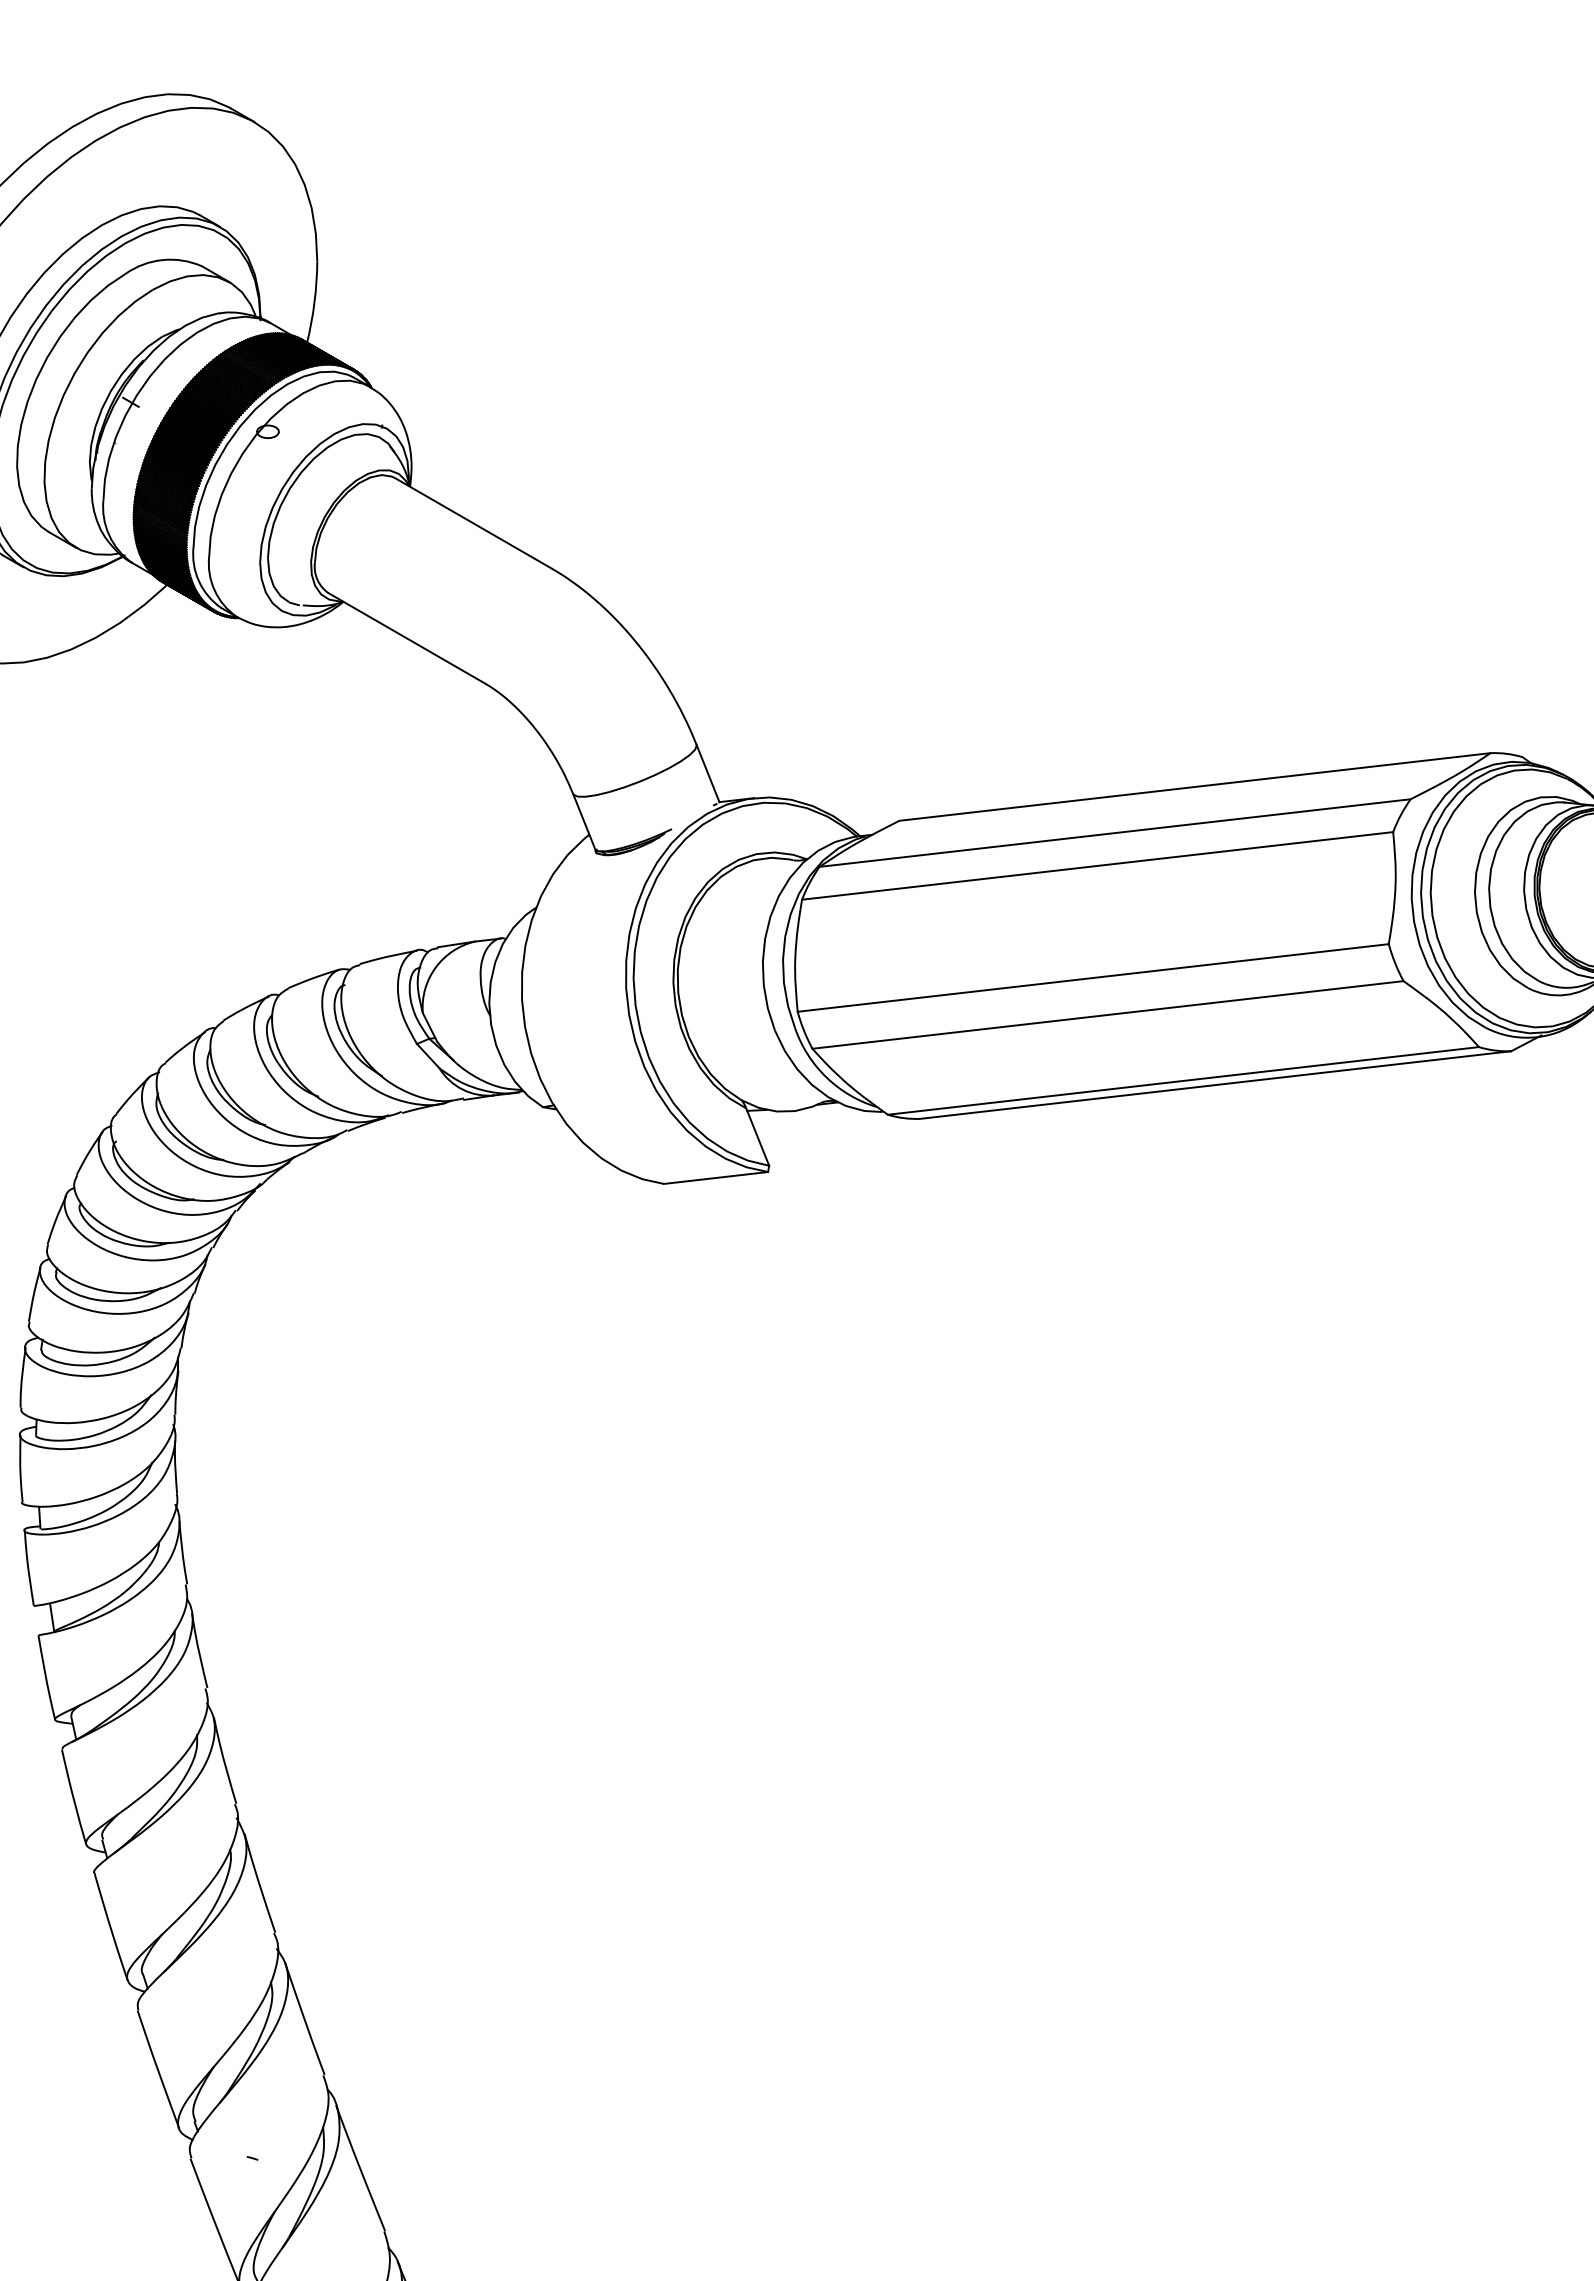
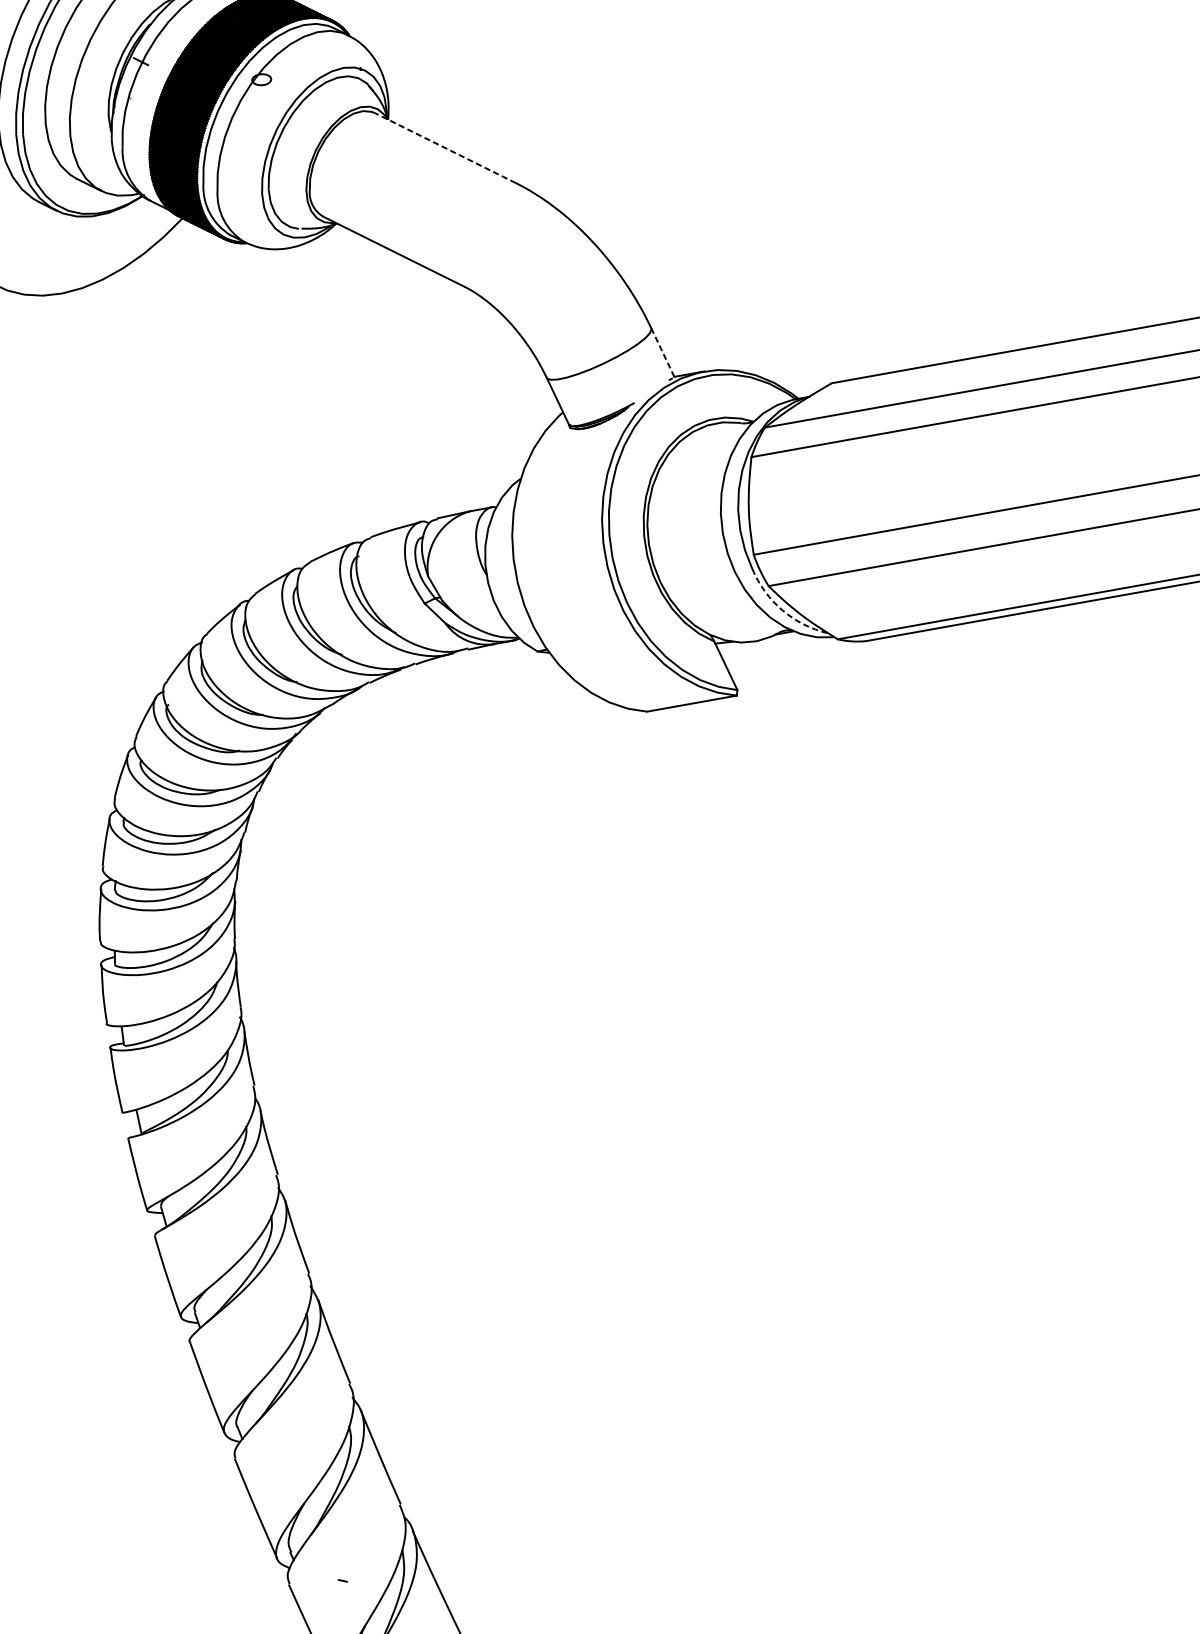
line: (473, 523) -> (445, 148), solid -> dashed
line: (708, 773) -> (663, 352), solid -> dashed
arc: (826, 1077) -> (782, 610), solid -> dashed

